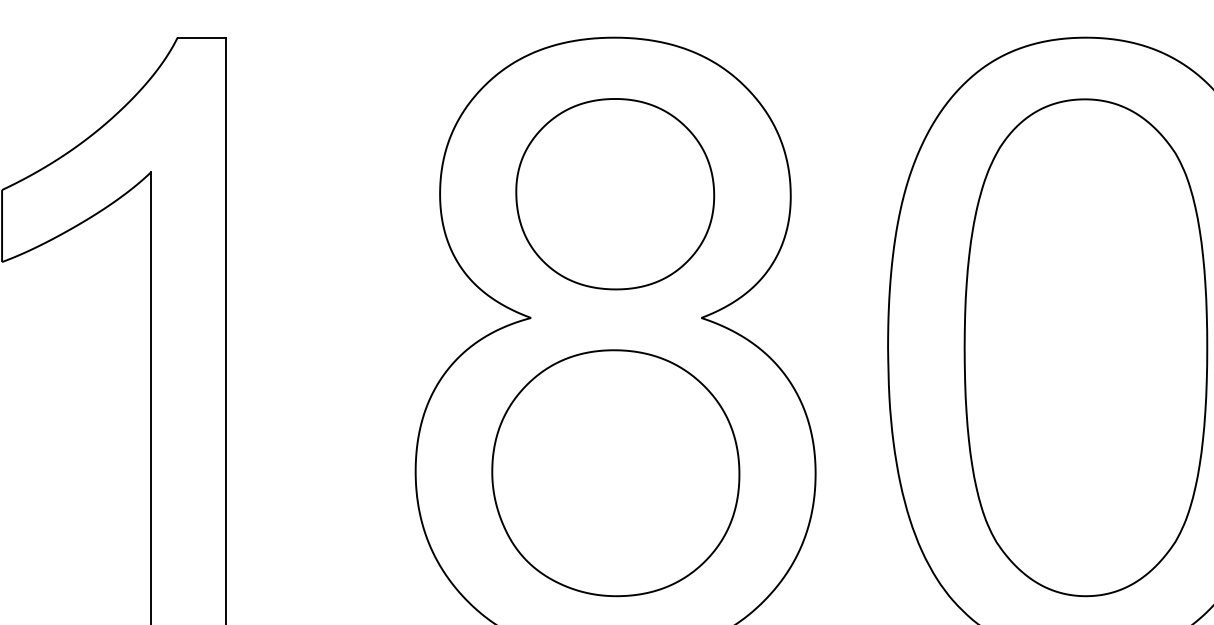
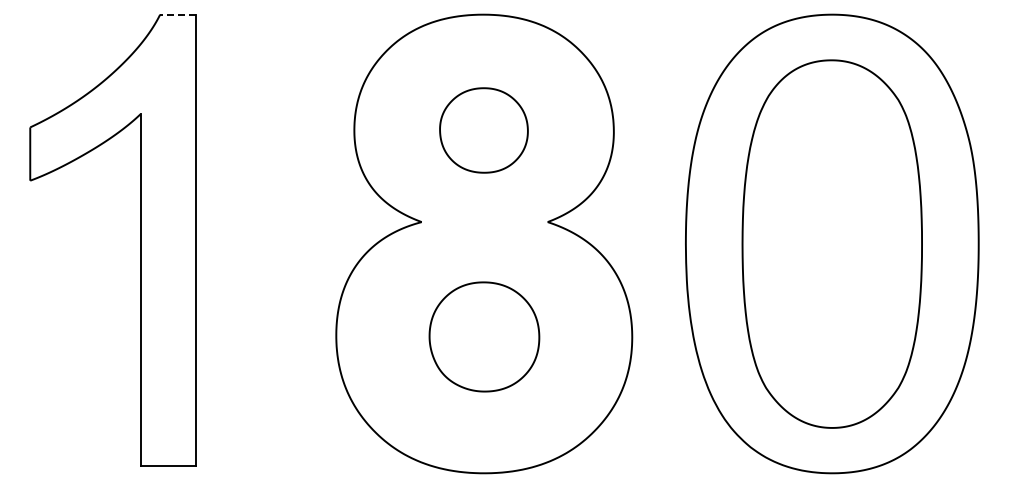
line: (201, 37) -> (177, 14), solid -> dashed
part: (614, 194) -> (483, 130), size x0.6
part: (615, 472) -> (484, 336), size x0.6

